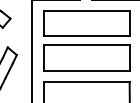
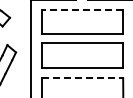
line: (86, 10) -> (82, 10), solid -> dashed
line: (87, 81) -> (83, 77), solid -> dashed

